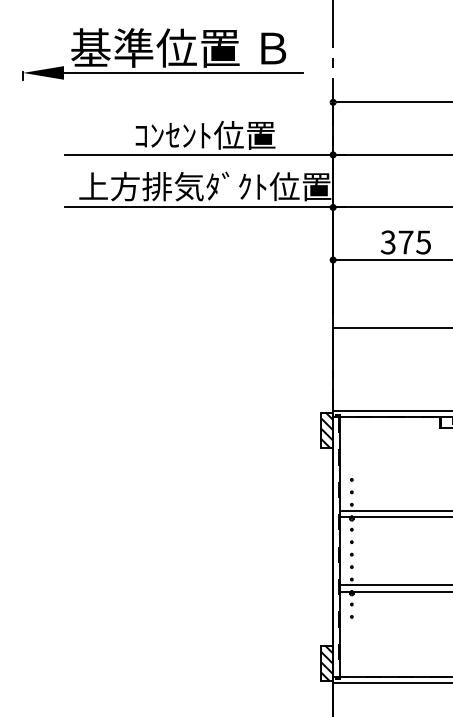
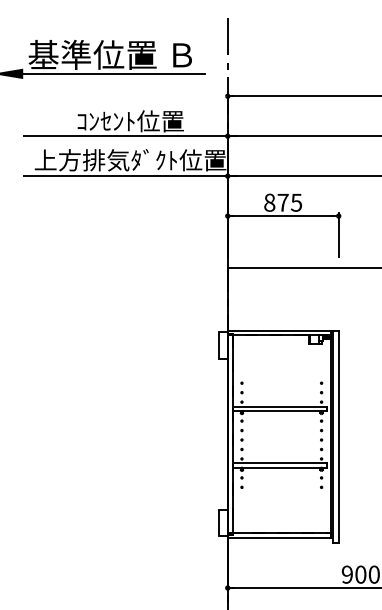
text: (388, 242) -> (269, 202), 375 -> 875
hatch: (326, 430) -> (222, 345), removed
hatch: (326, 663) -> (222, 522), removed

